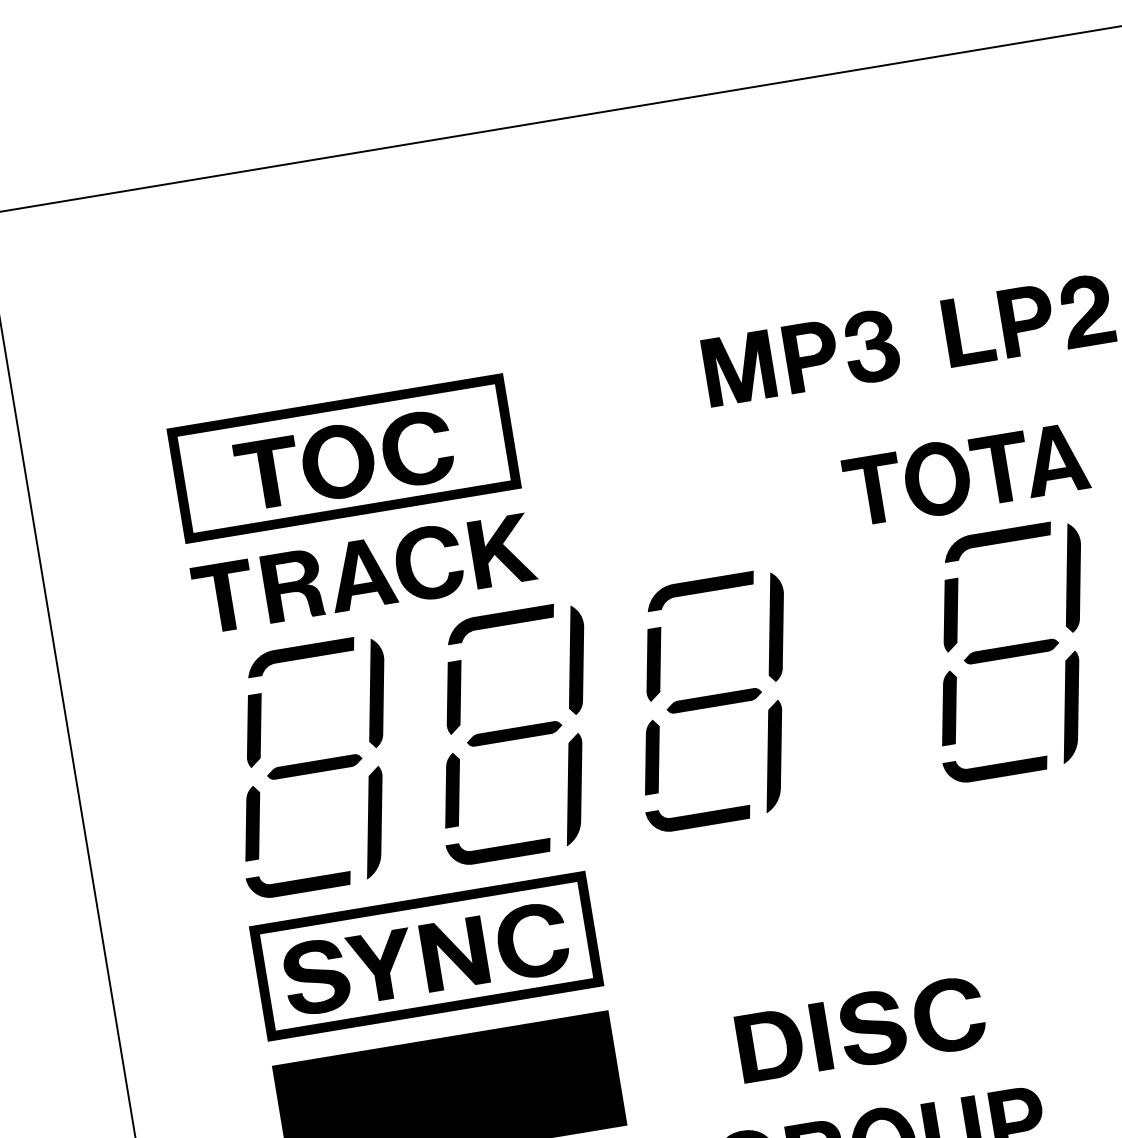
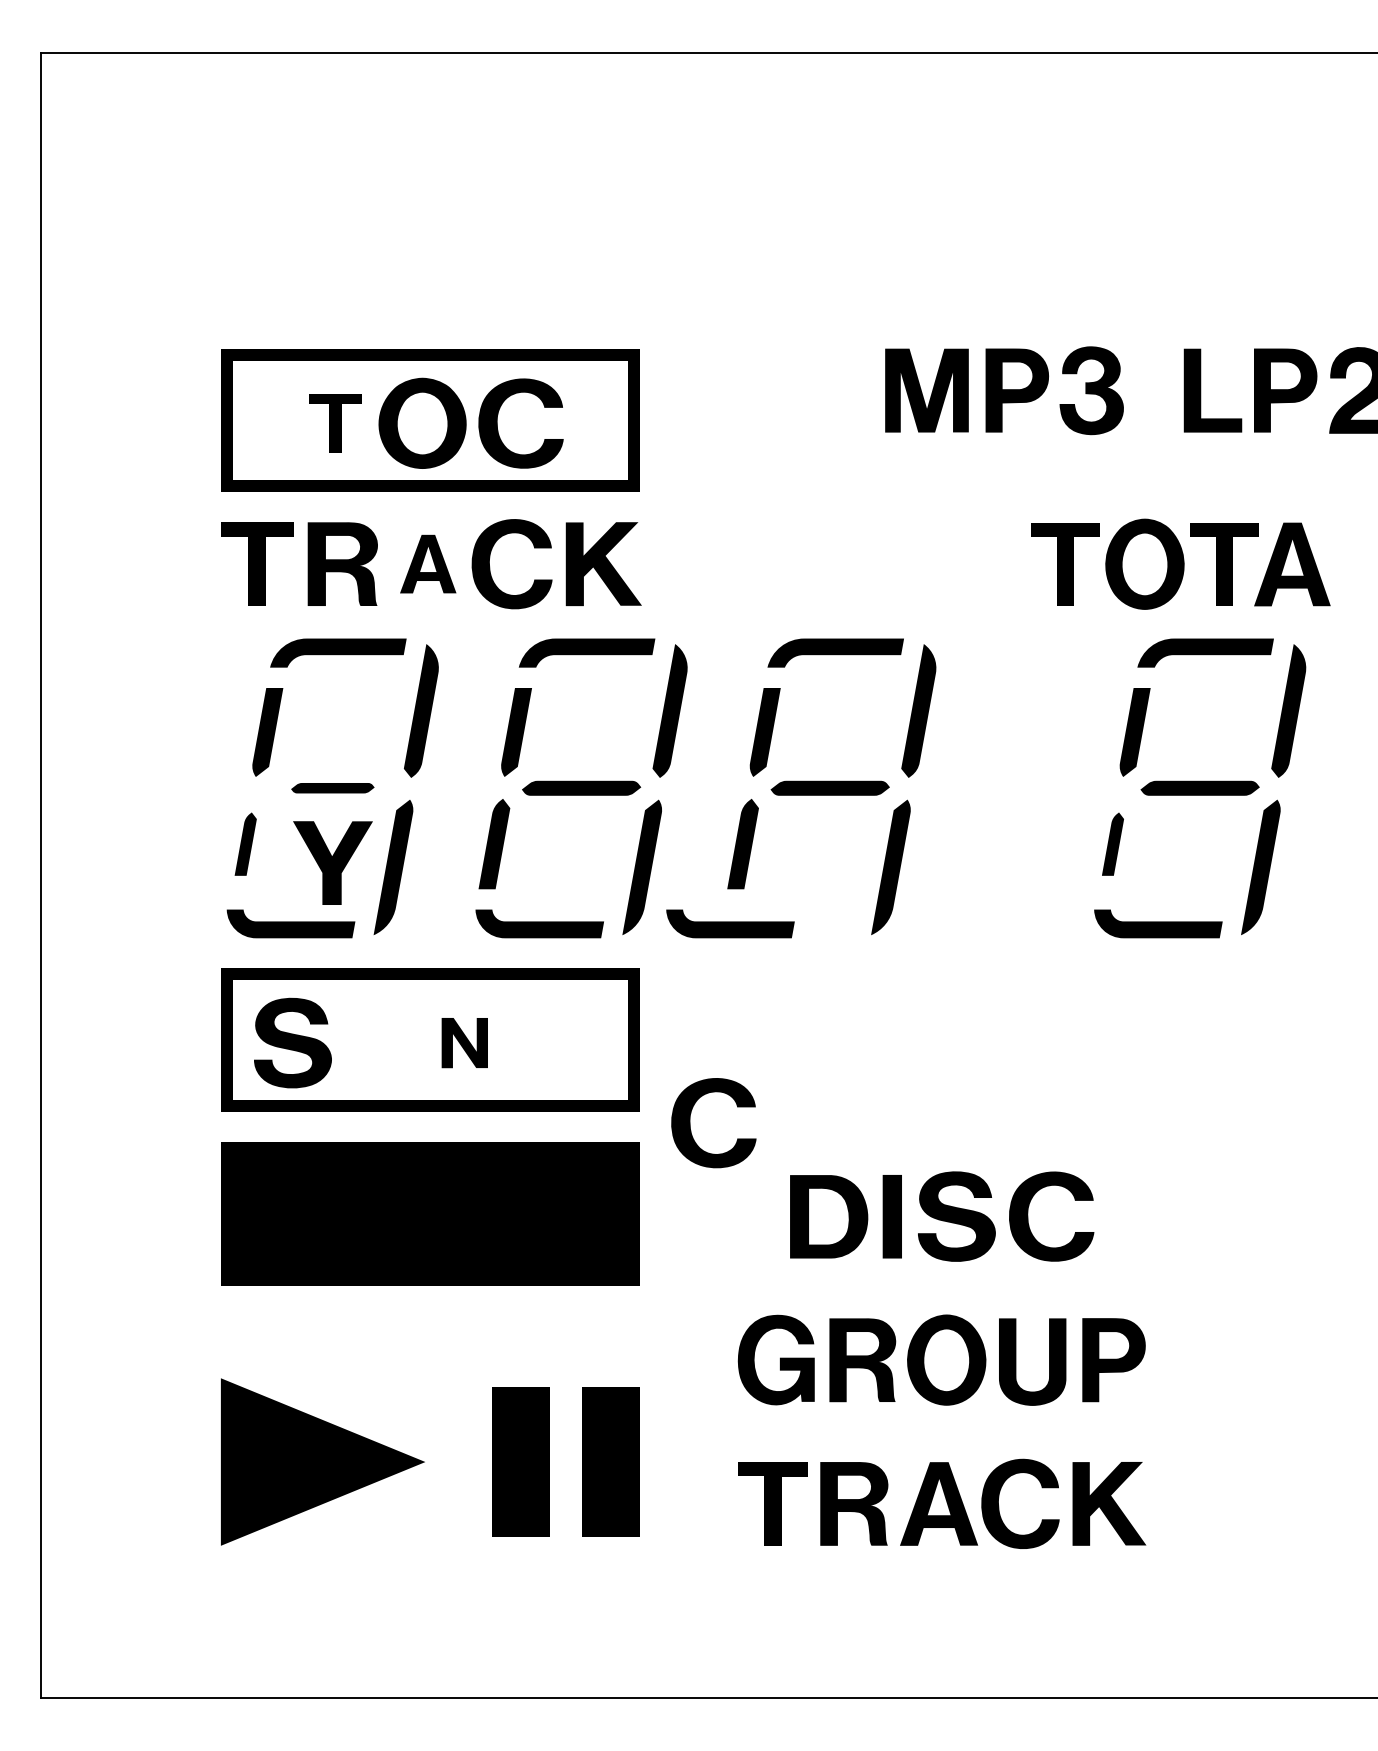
part: (268, 473) -> (335, 423), size x0.7
part: (361, 573) -> (428, 563), size x0.7
part: (948, 708) -> (1112, 844), size x0.7
part: (314, 766) -> (332, 787), size x0.7
part: (698, 814) -> (730, 923), moved
part: (252, 823) -> (245, 844), size x0.7
part: (513, 944) -> (690, 1123), moved
part: (454, 953) -> (464, 1042), size x0.6
part: (381, 965) -> (332, 862), moved

